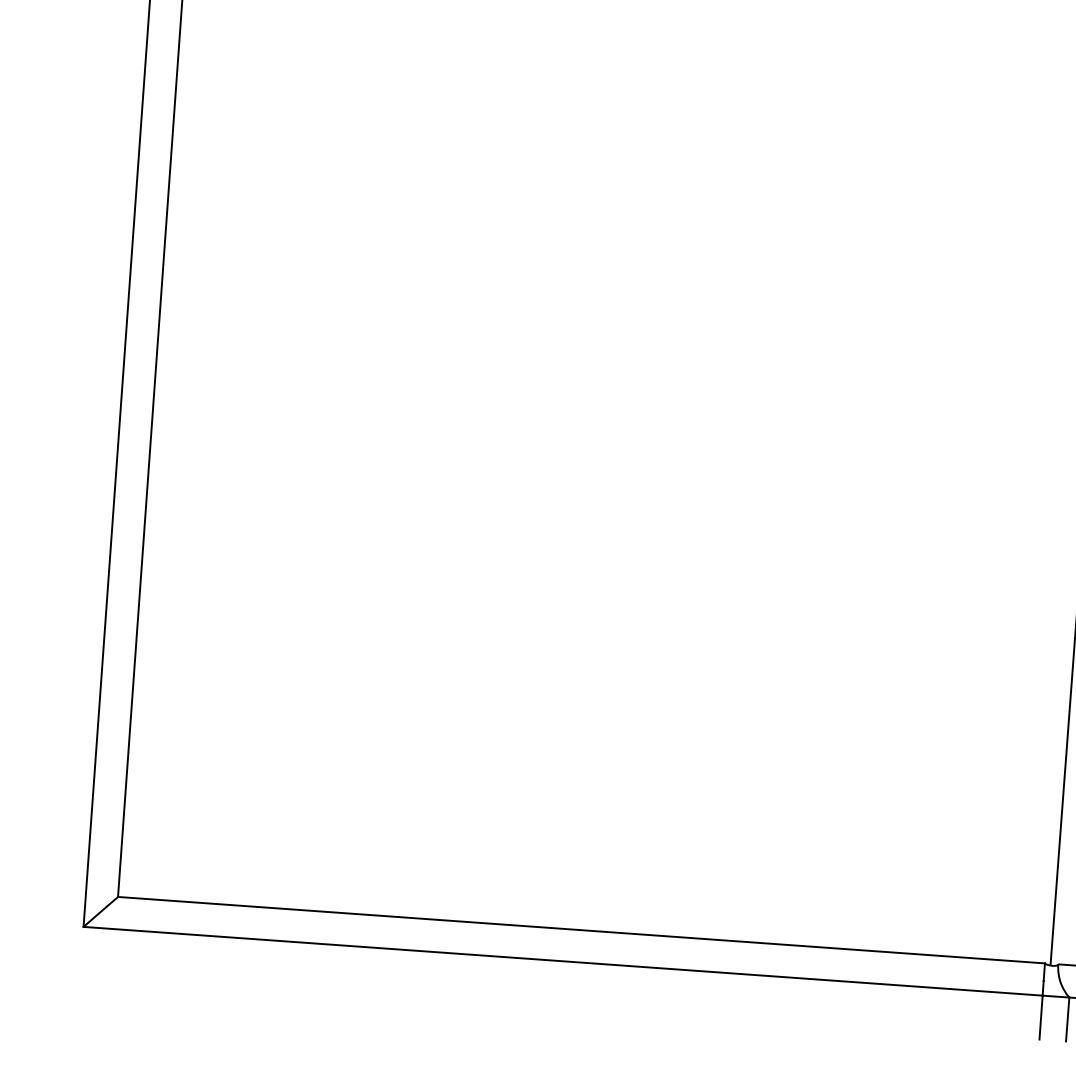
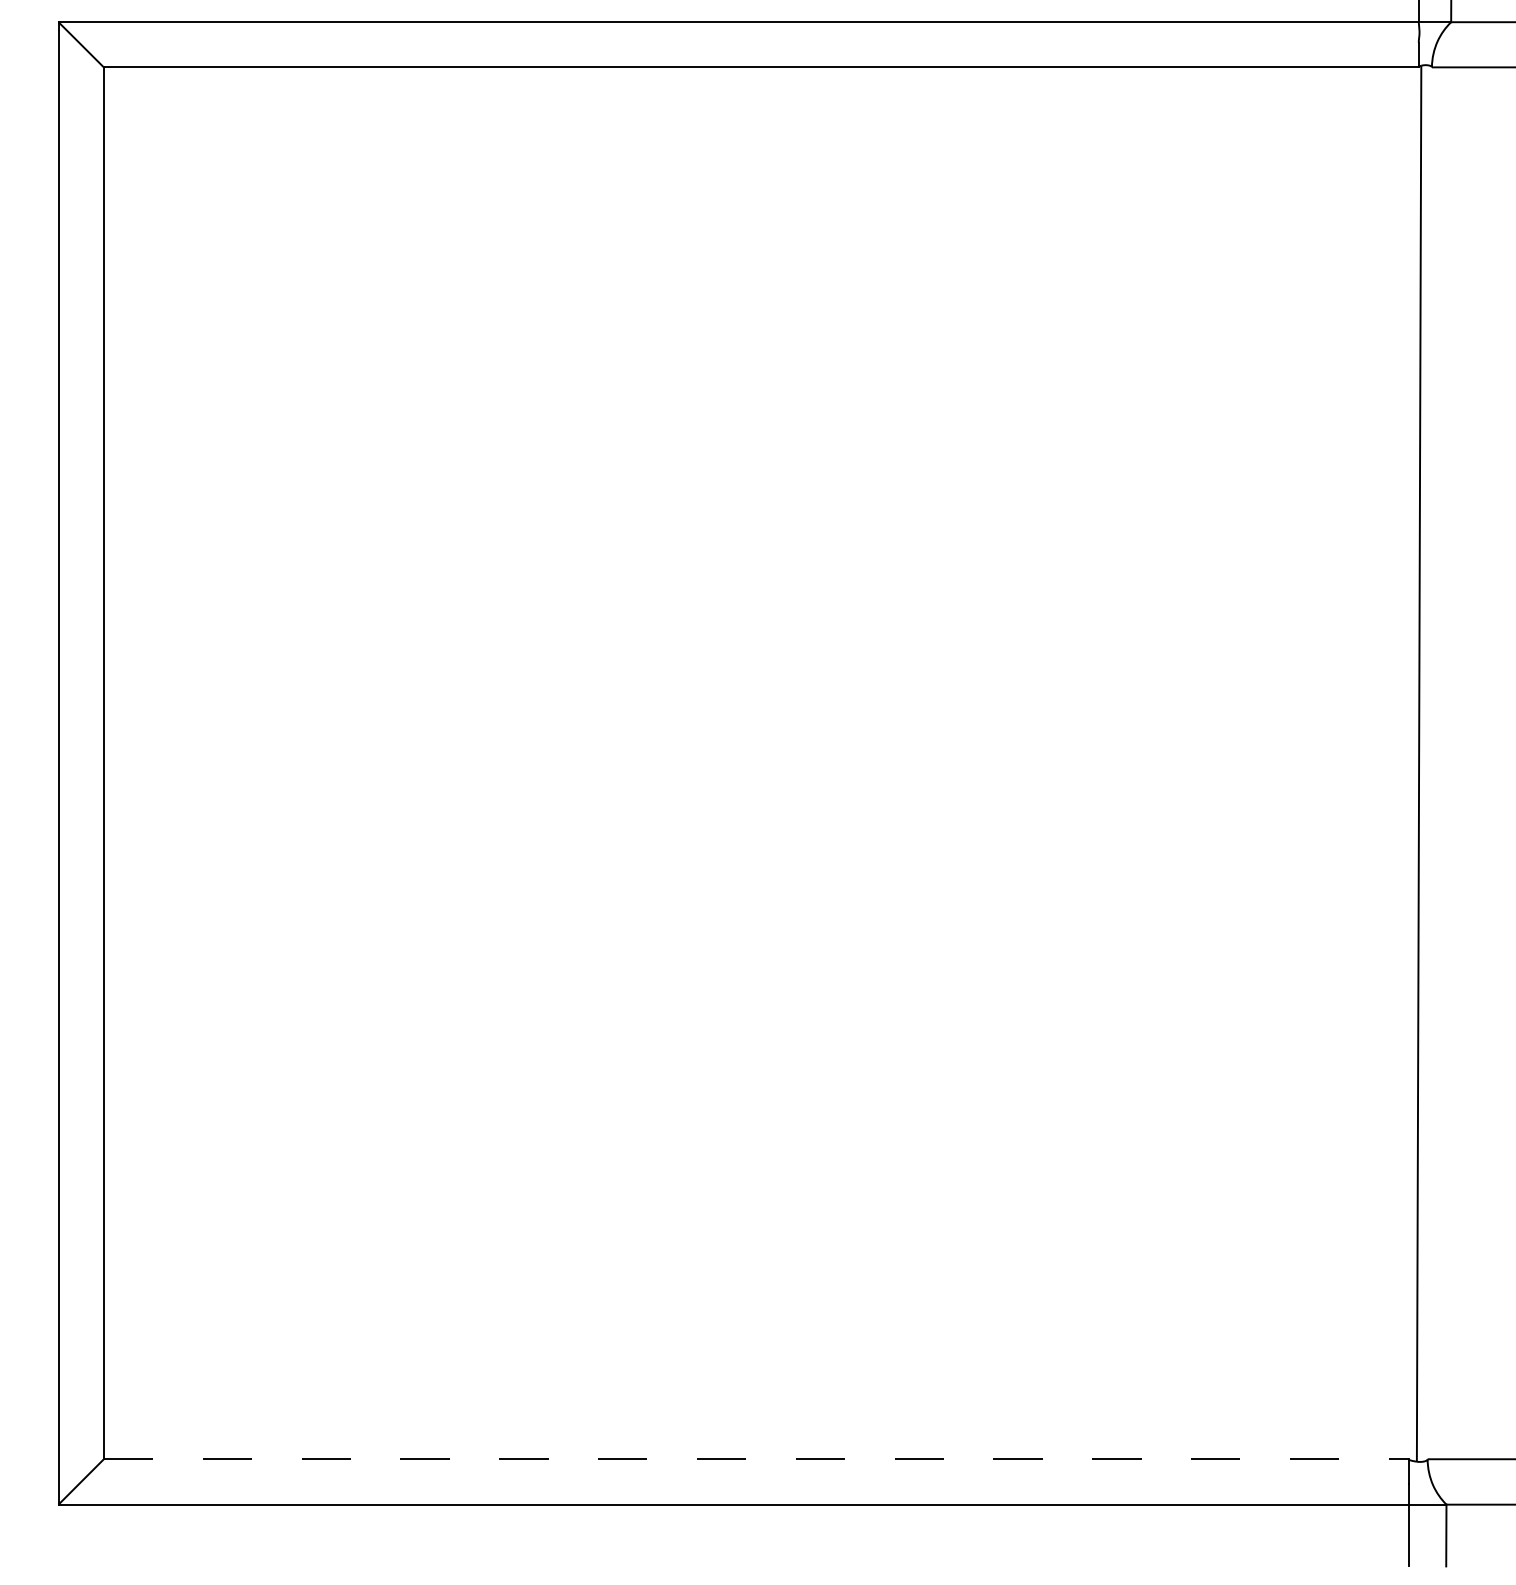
line: (581, 930) -> (756, 1459), solid -> dashed

